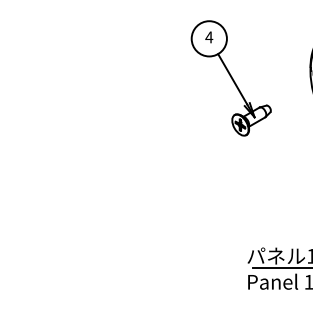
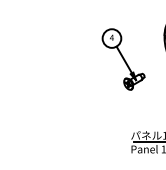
part: (231, 78) -> (123, 59), moved

